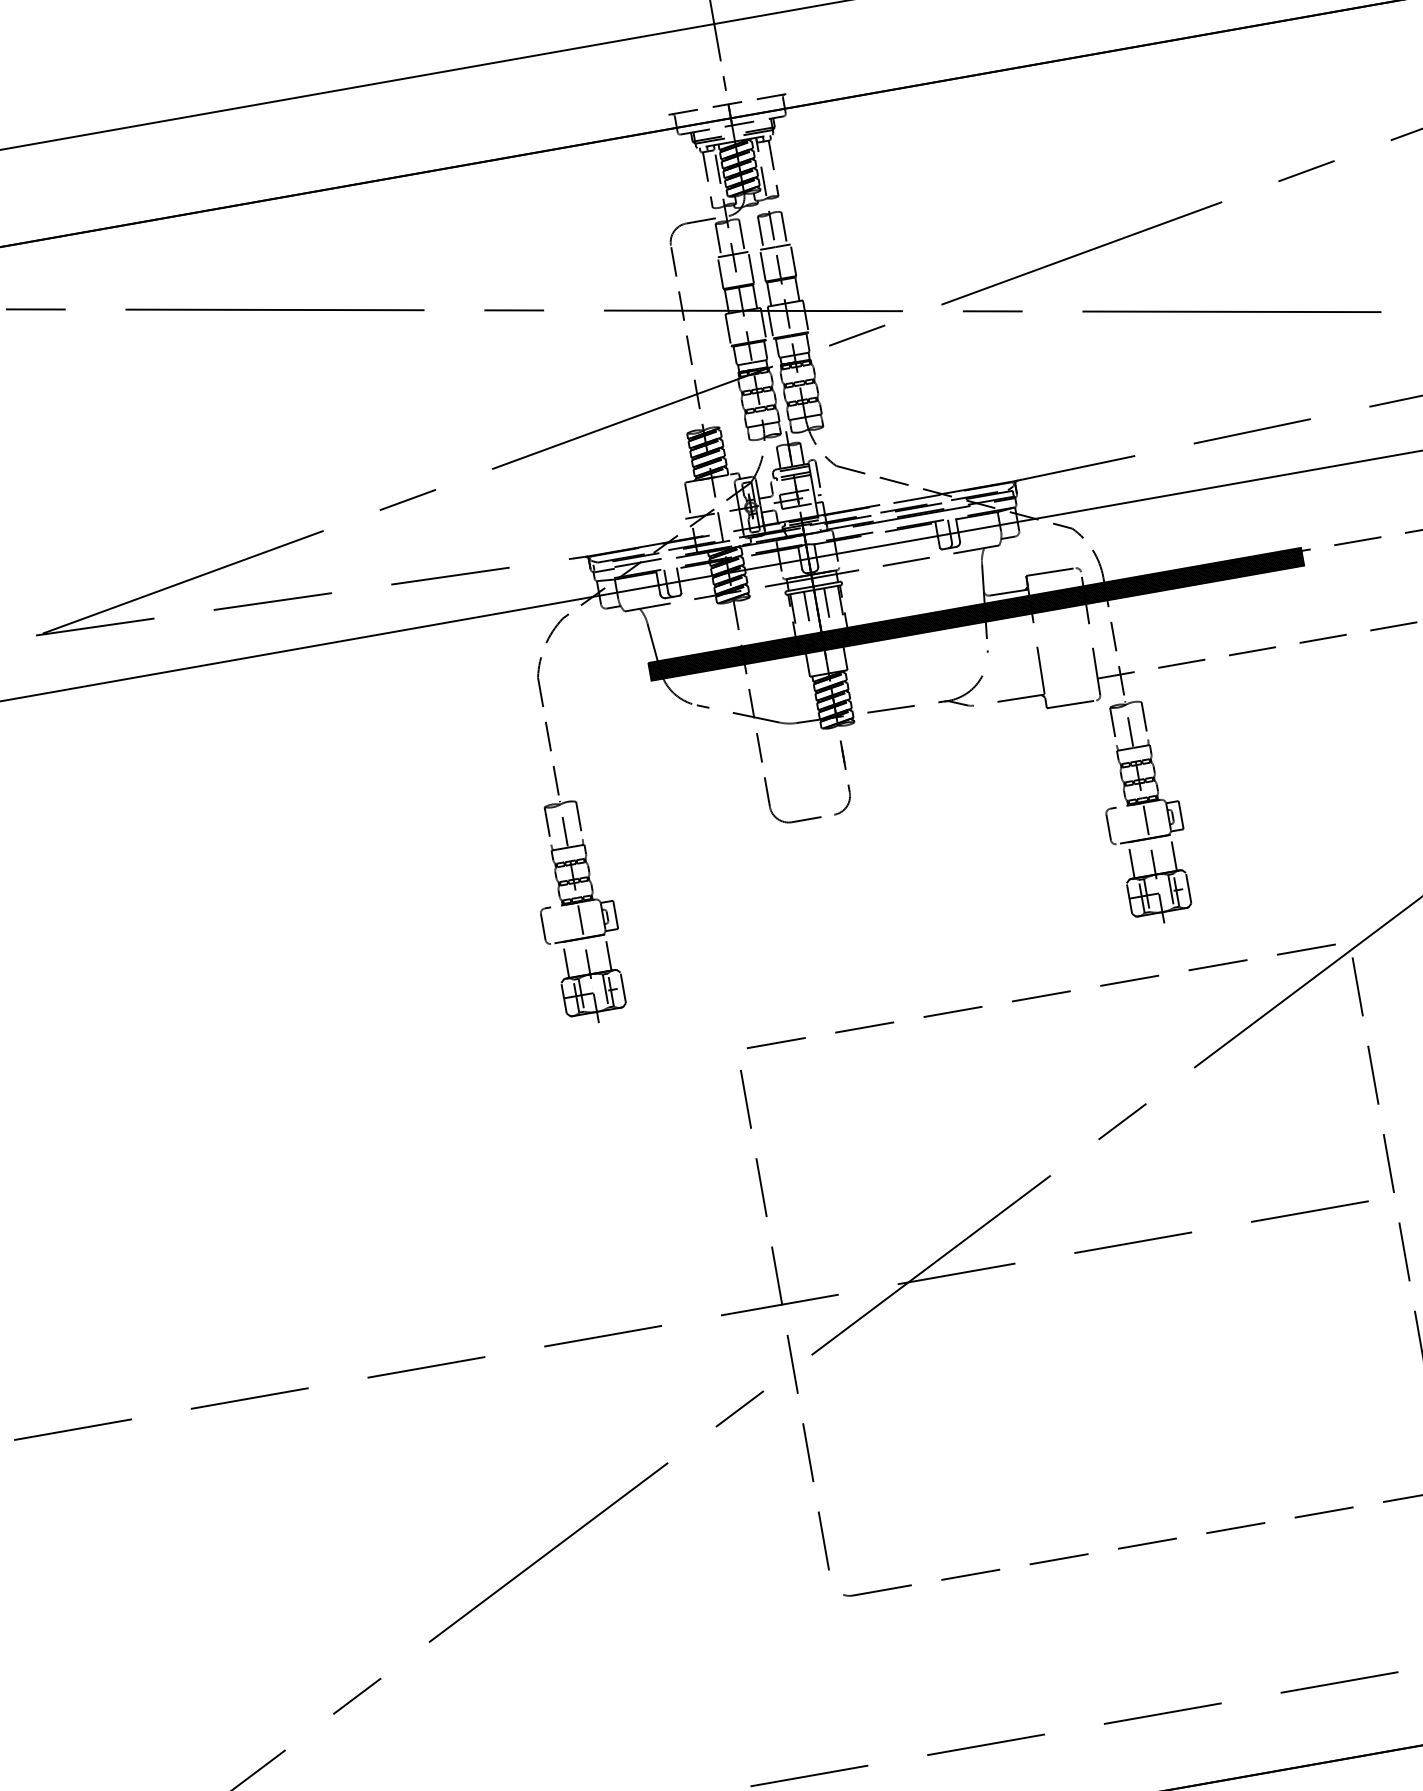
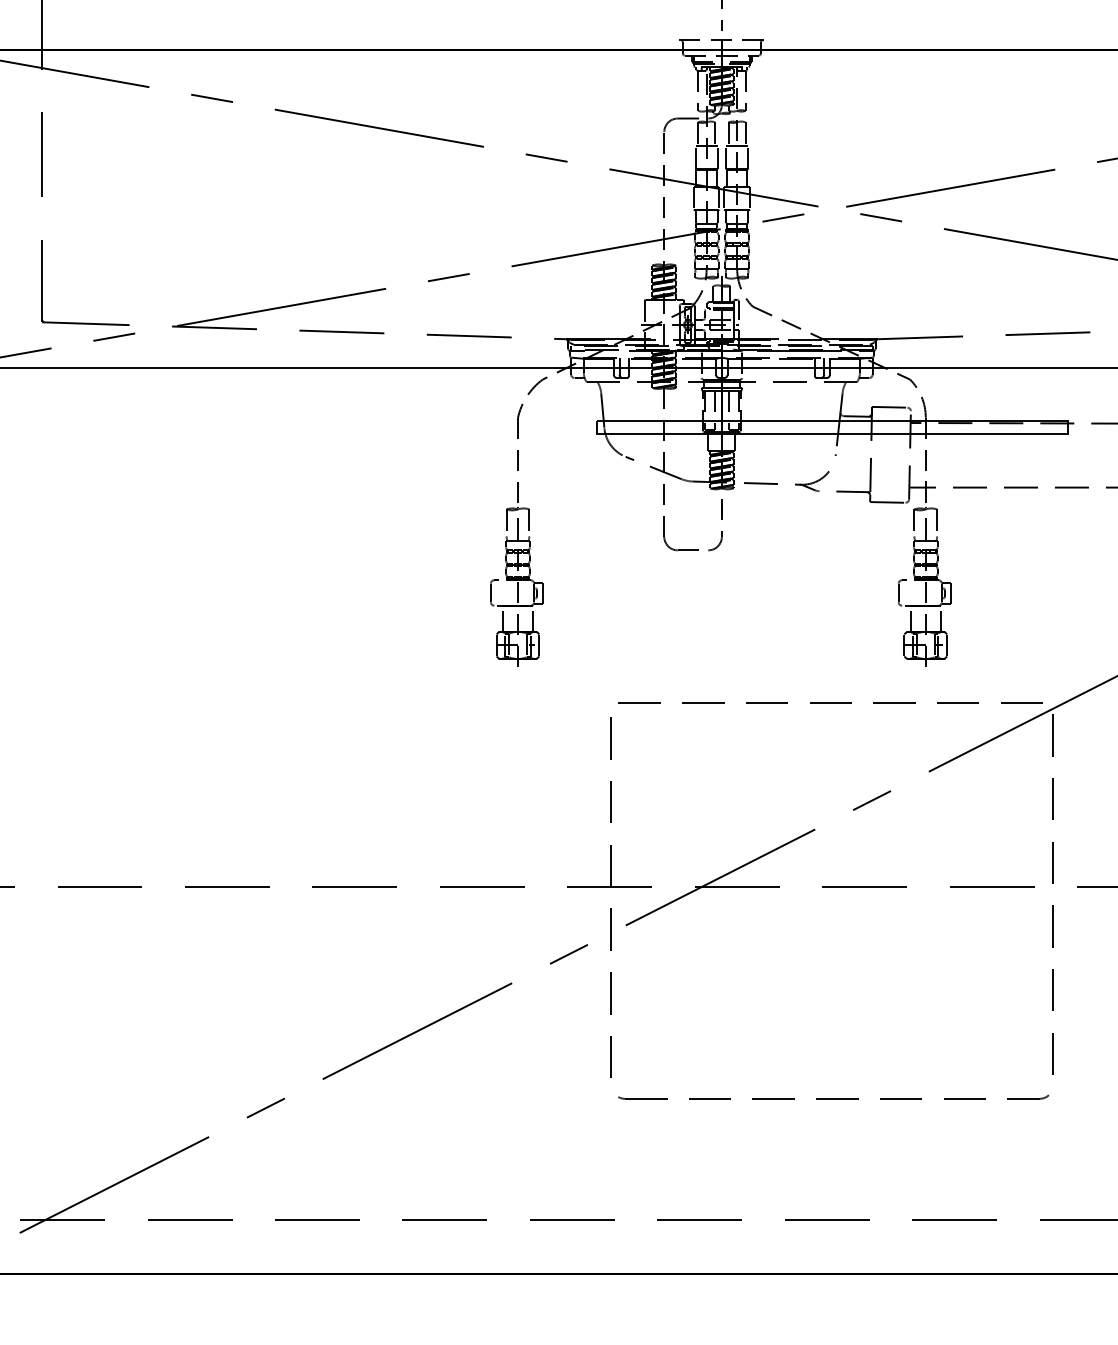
hatch: (976, 614) -> (832, 427), removed

